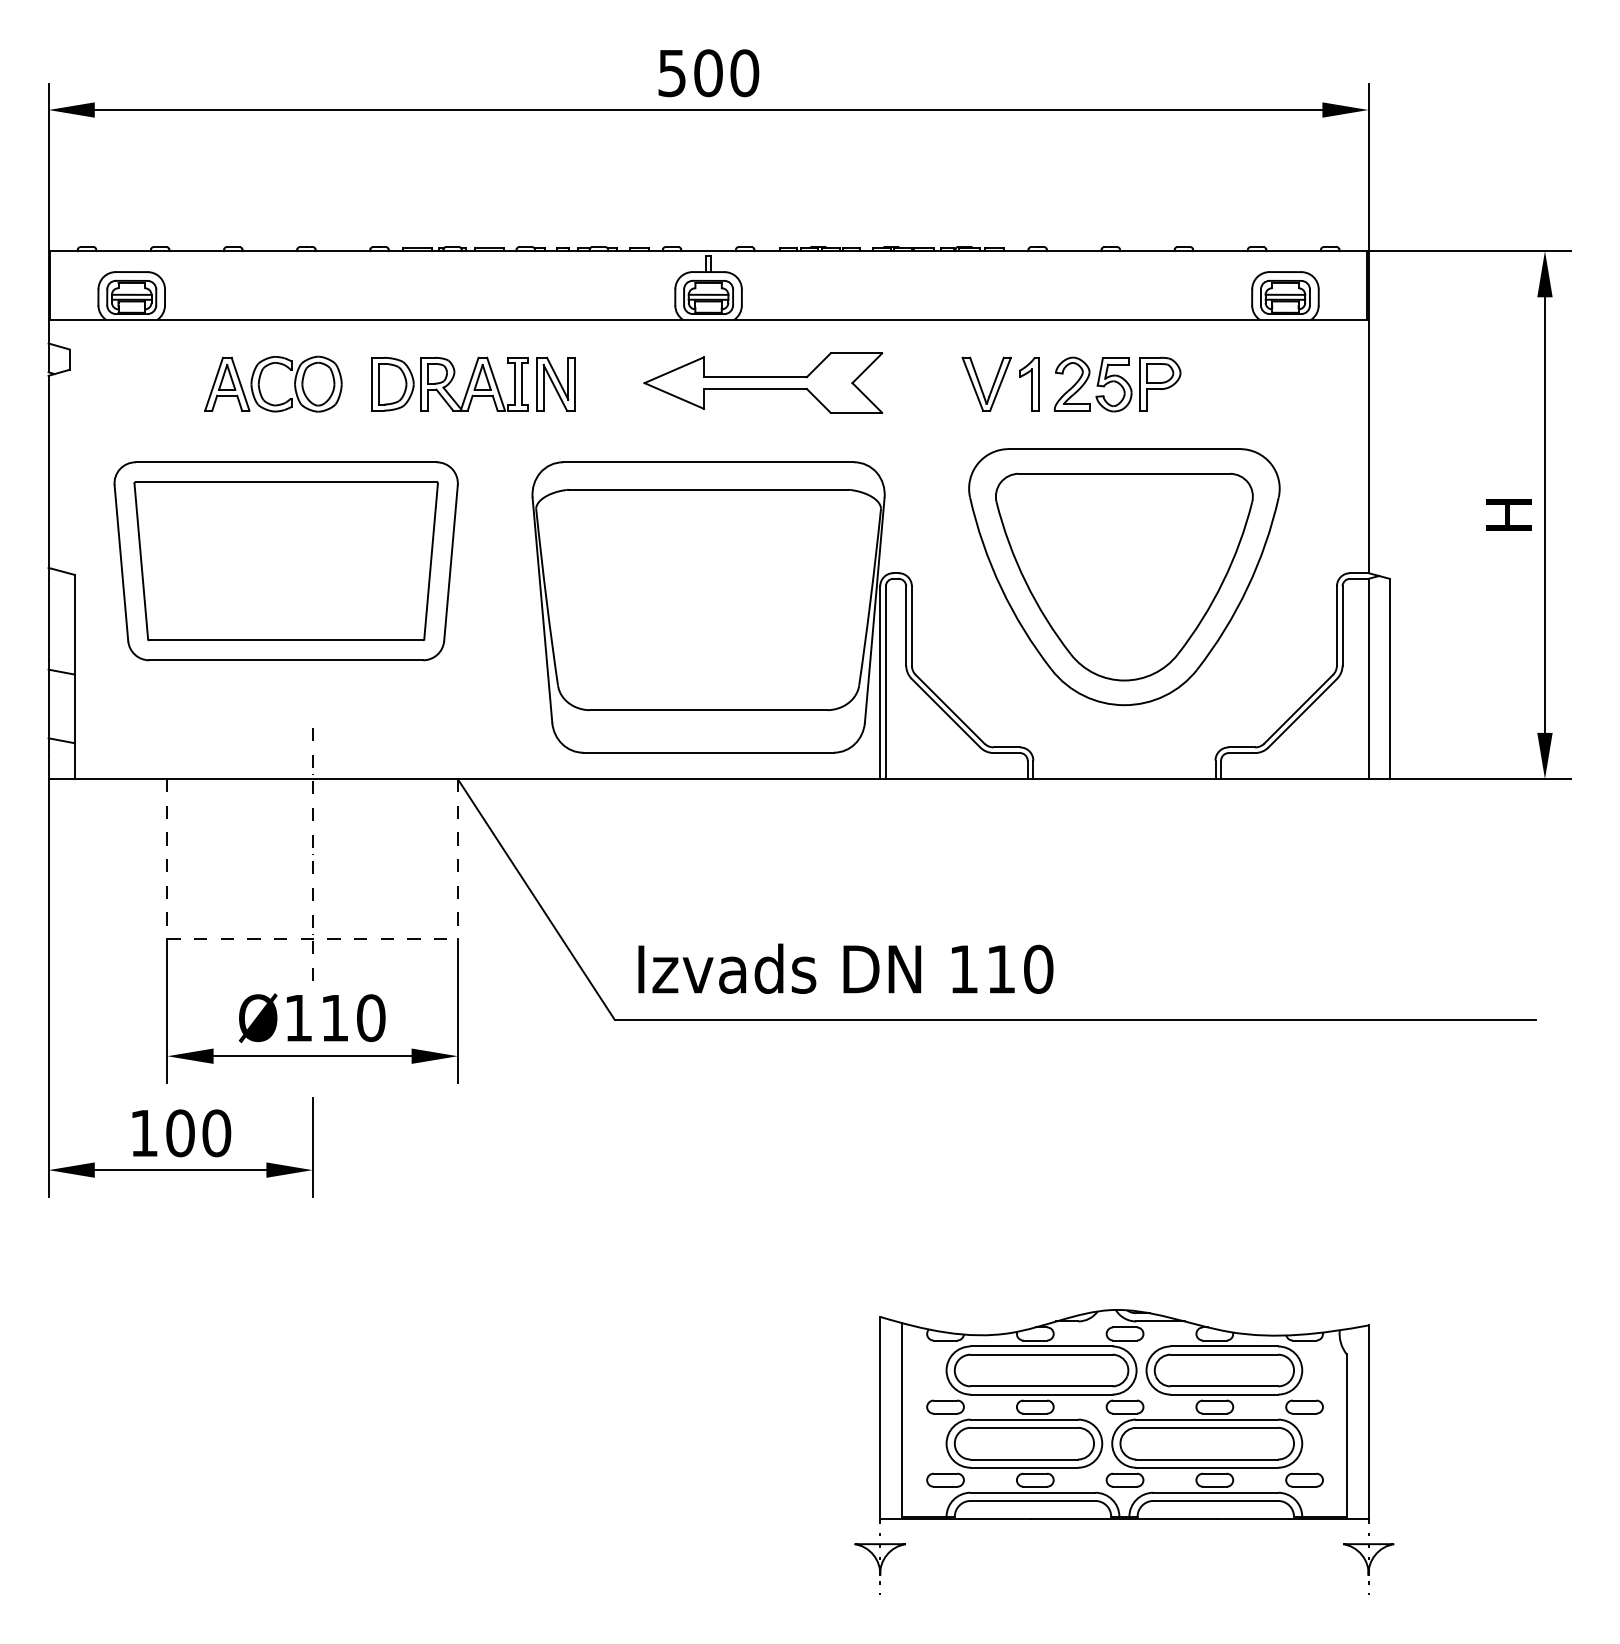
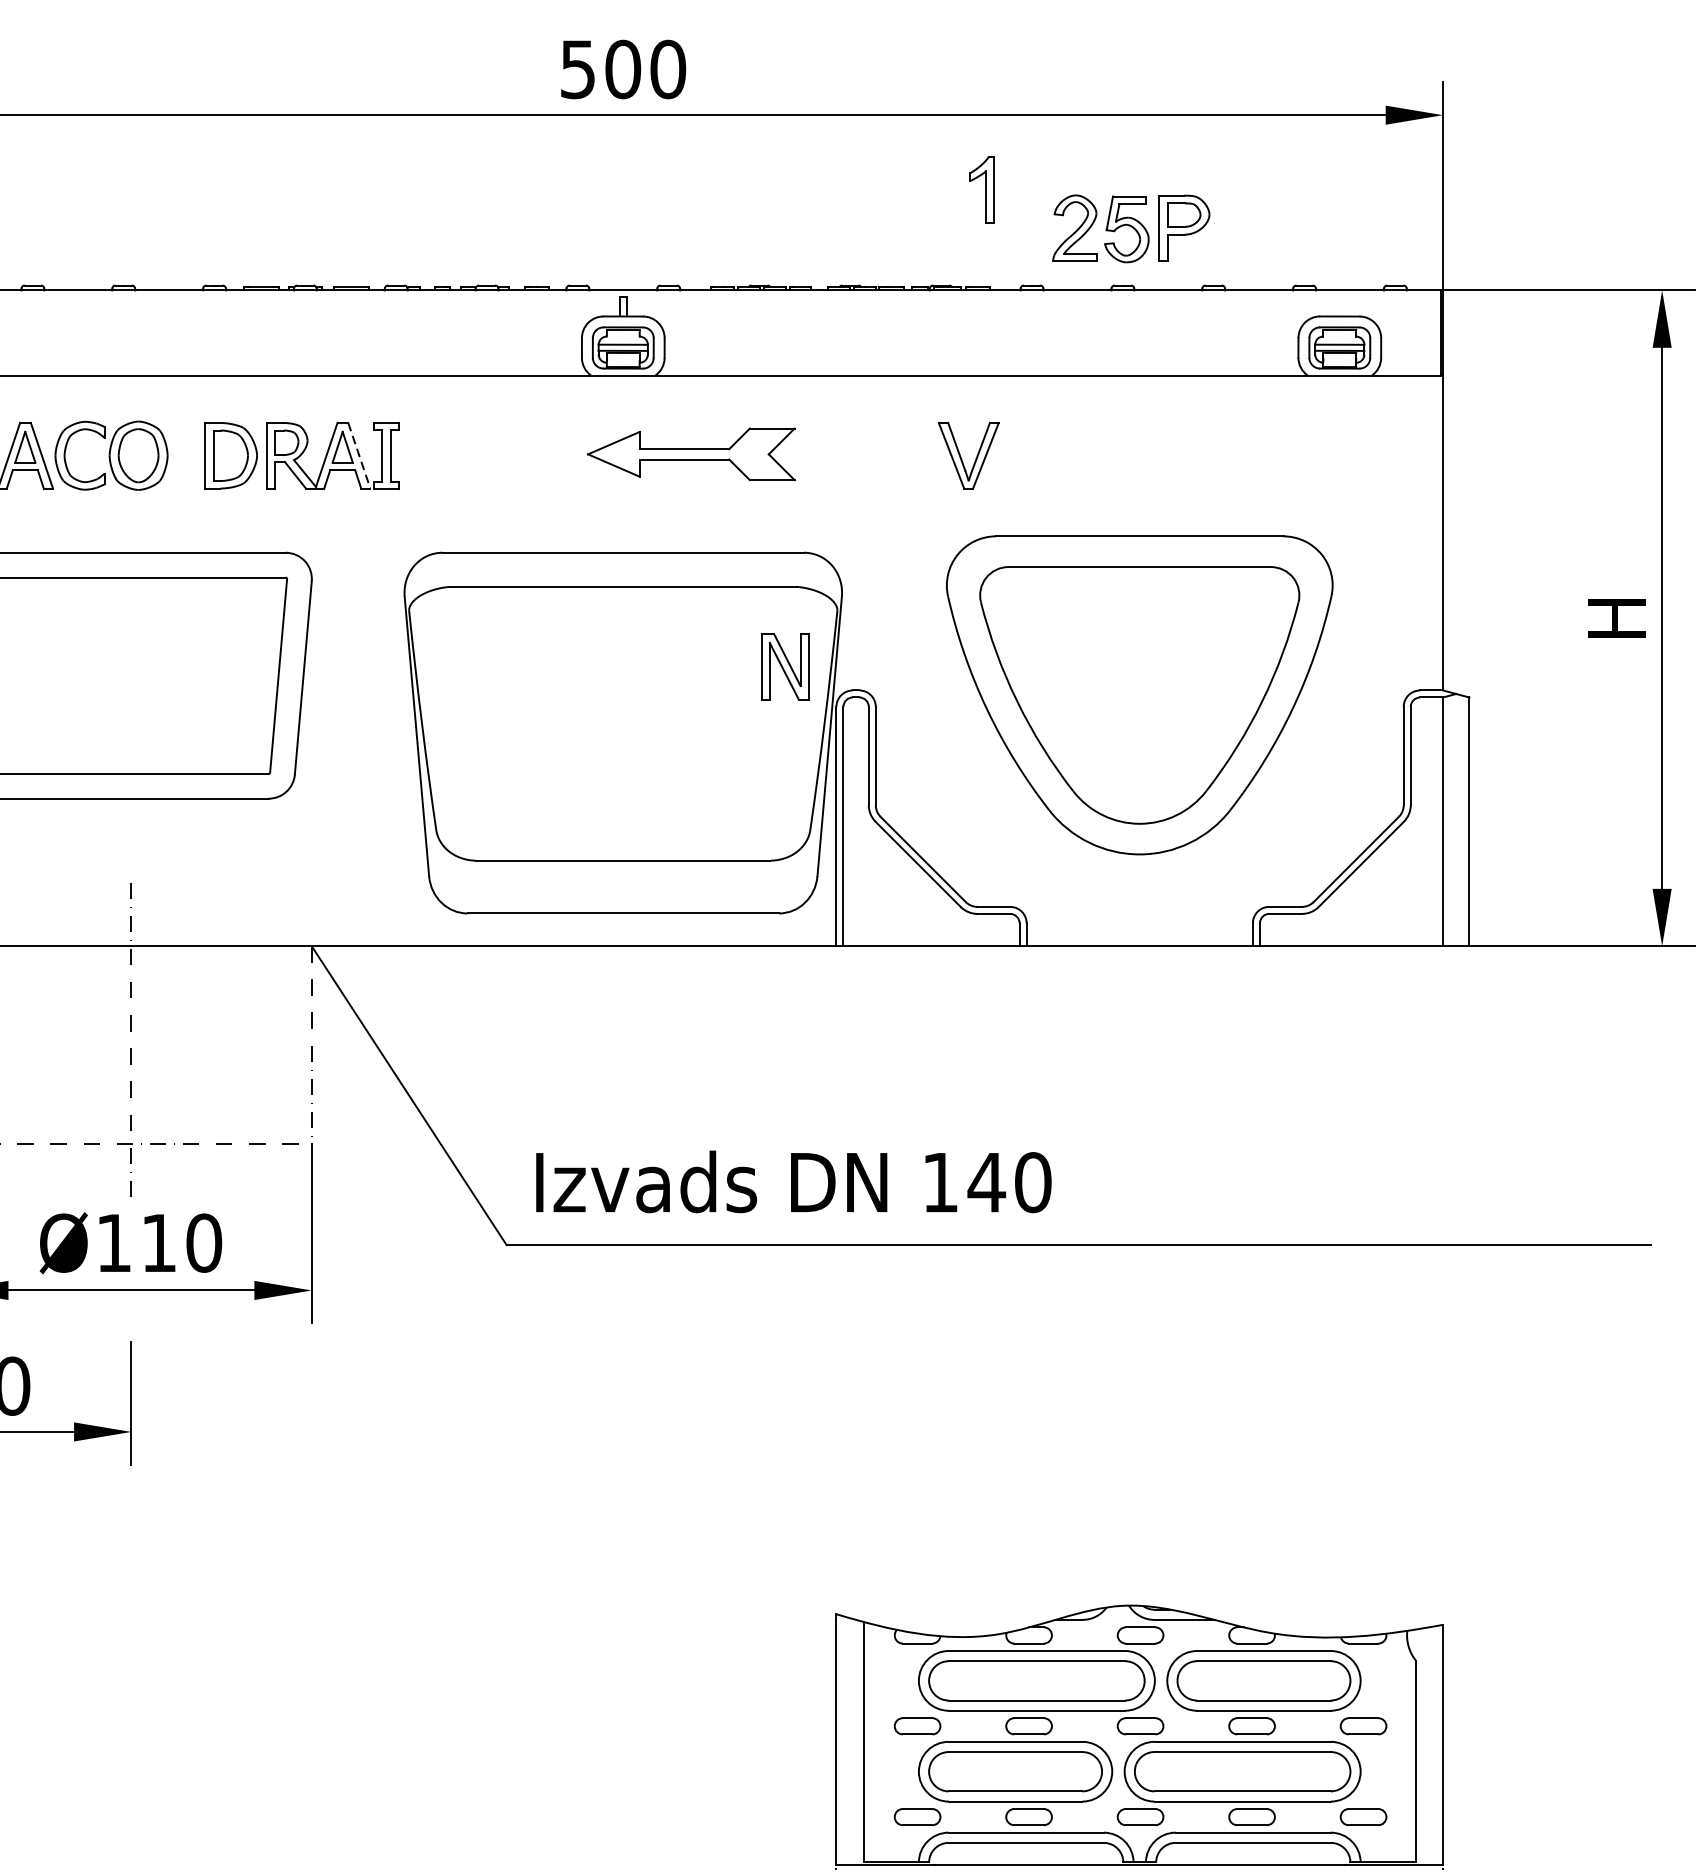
part: (763, 382) -> (691, 453), size x0.7
part: (555, 383) -> (784, 666), moved
line: (496, 384) -> (359, 456), solid -> dashed
part: (1029, 384) -> (982, 190), moved
part: (1117, 384) -> (1131, 228), moved
text: (1000, 969) -> (985, 1182), 110 -> 140

